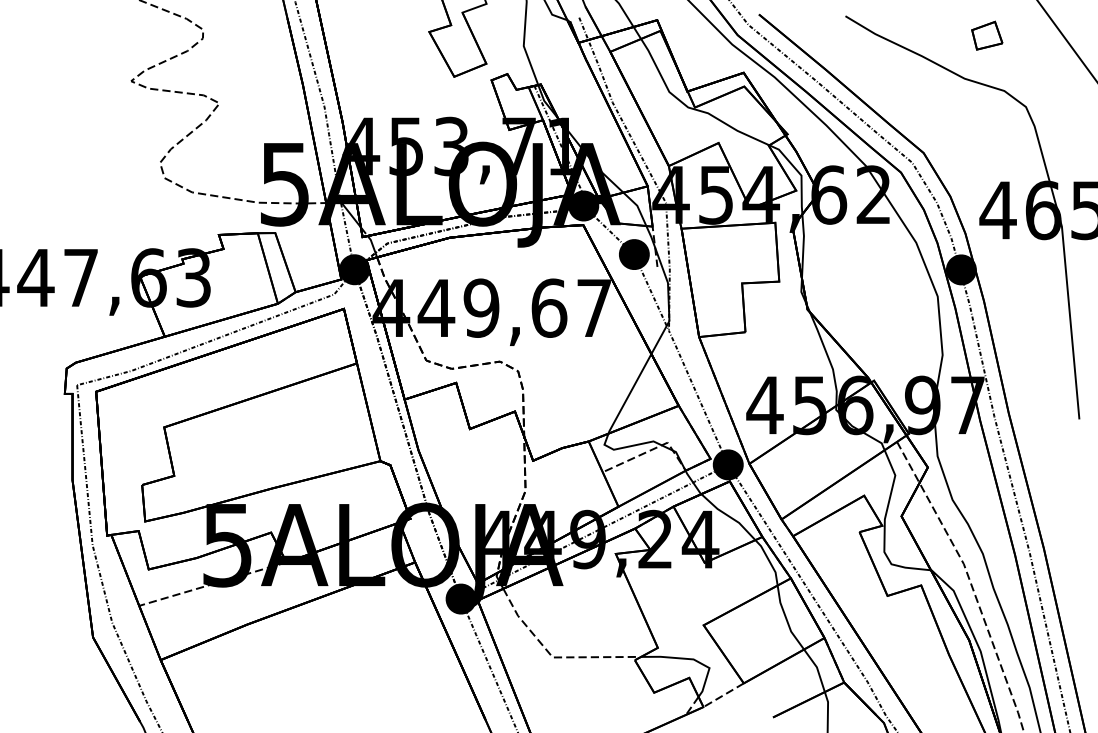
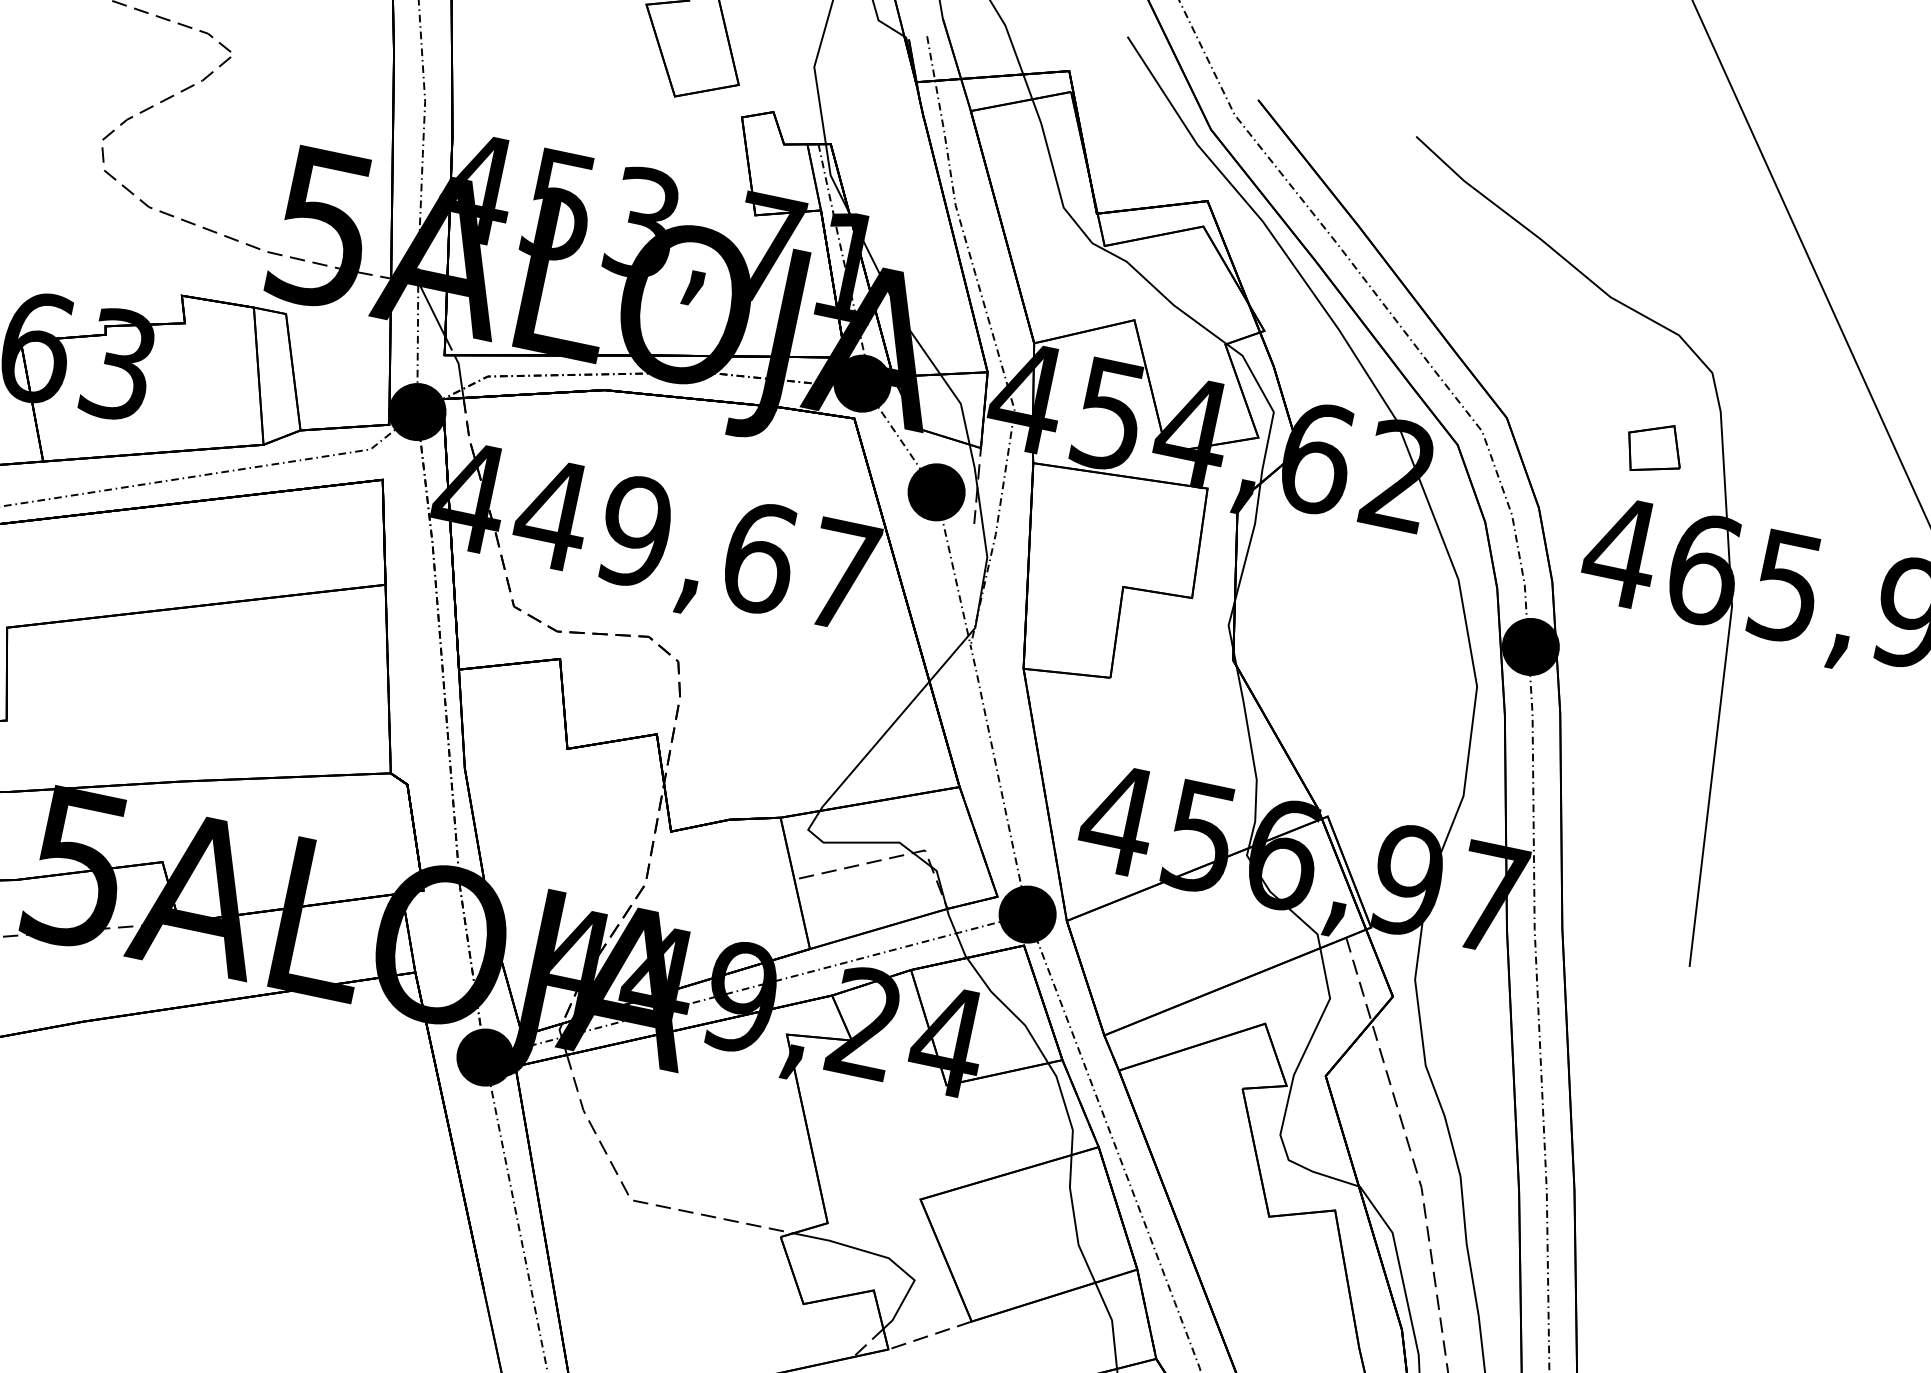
part: (987, 35) -> (1655, 448), moved

